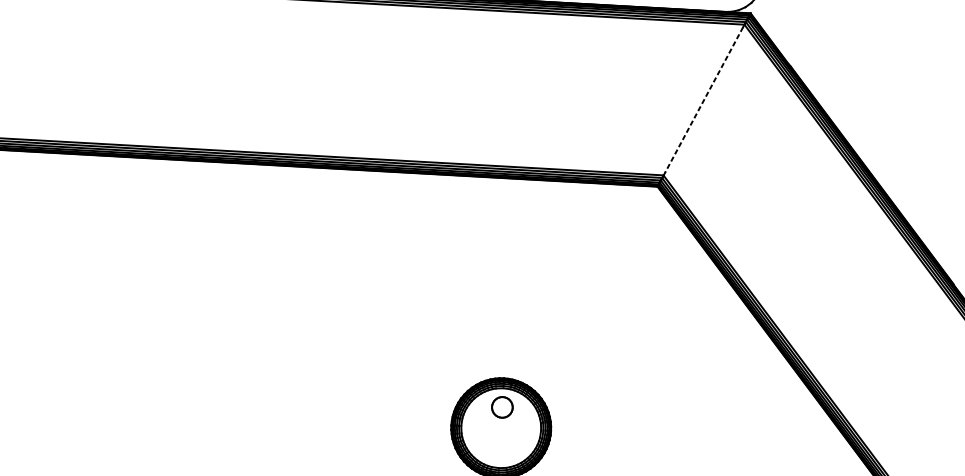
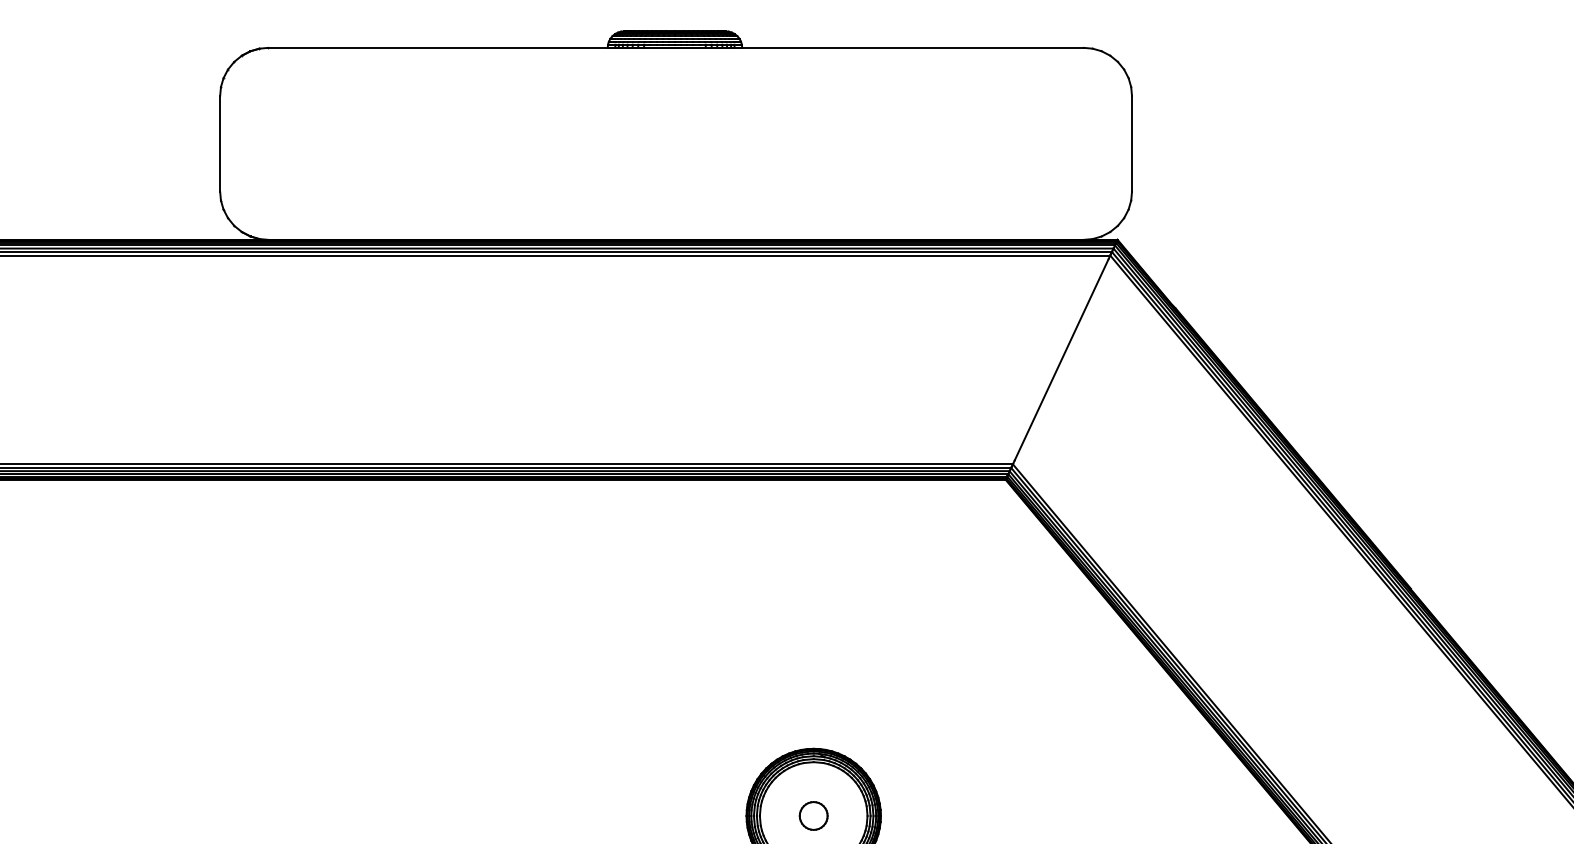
line: (703, 100) -> (1061, 360), dashed -> solid
part: (502, 407) -> (813, 815), moved

